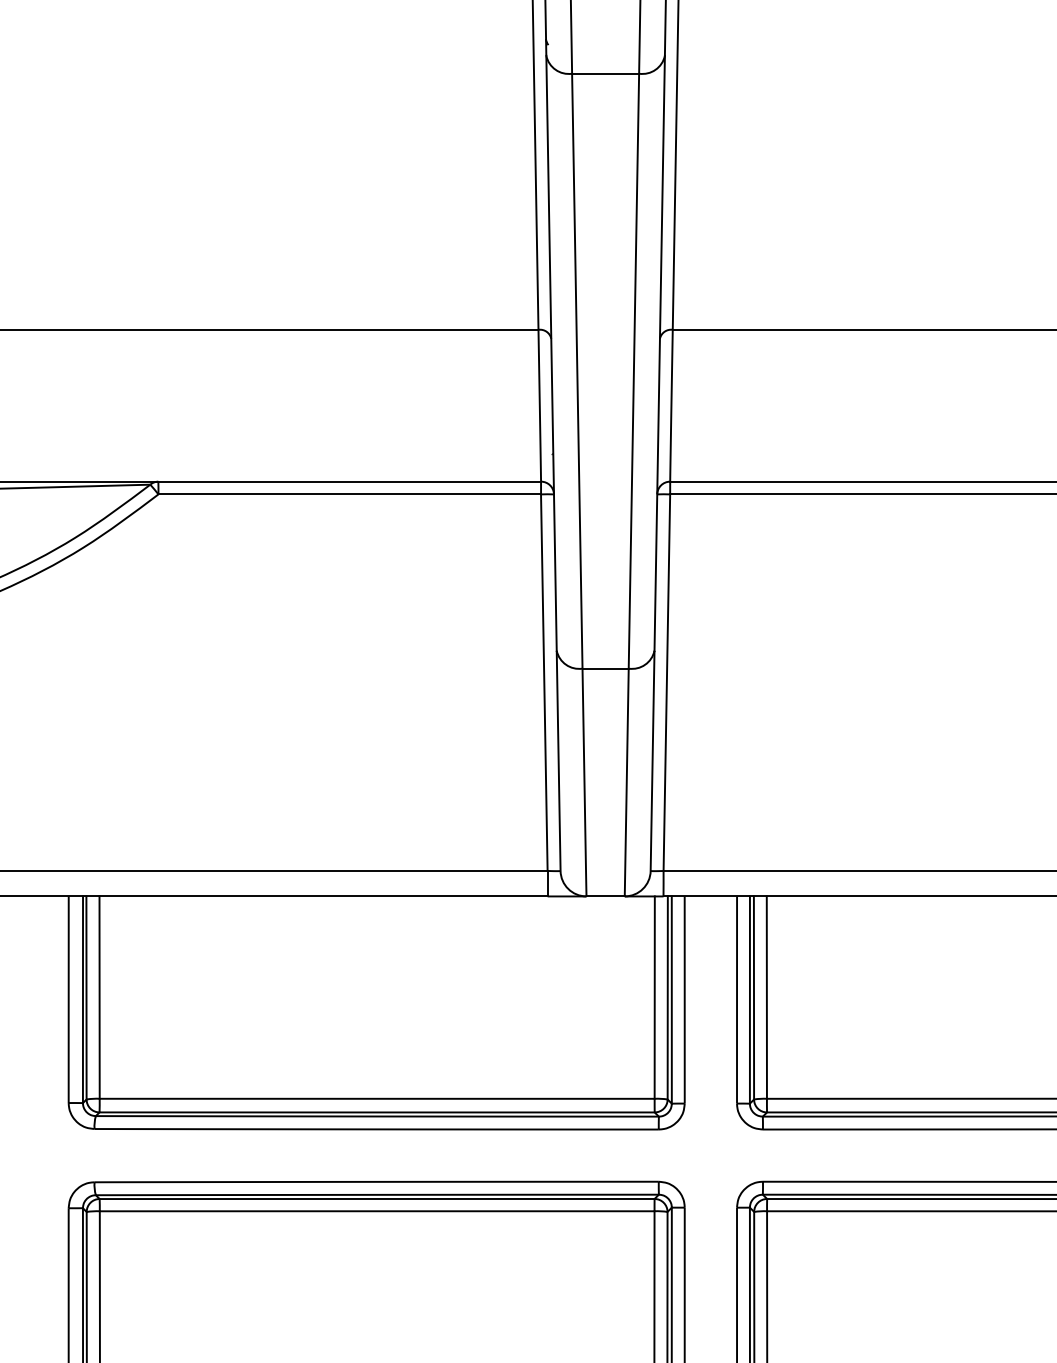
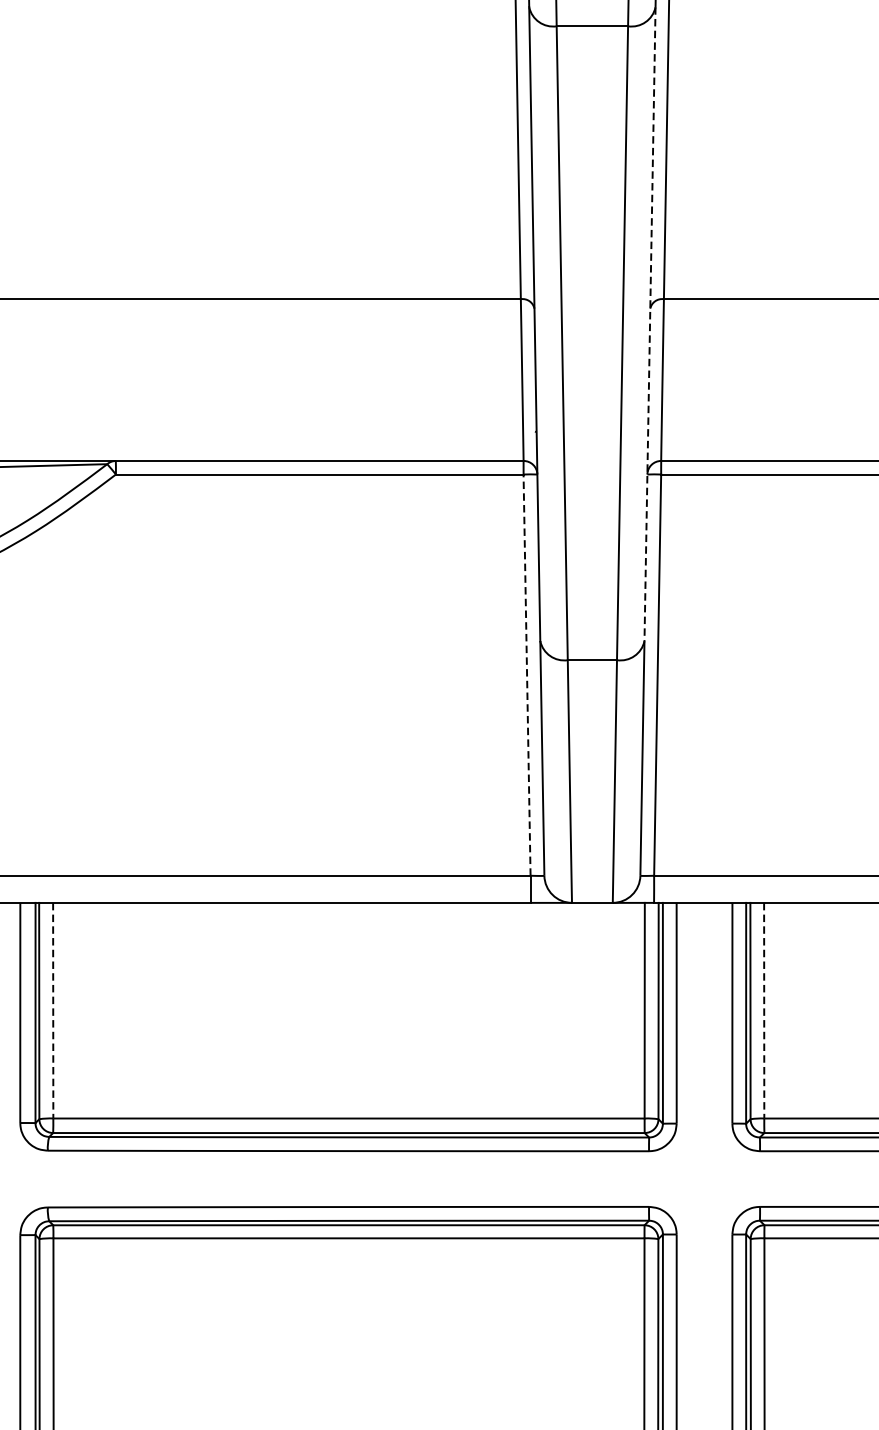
line: (659, 353) -> (649, 324), solid -> dashed
line: (544, 682) -> (527, 674), solid -> dashed
line: (99, 998) -> (53, 1011), solid -> dashed
line: (766, 998) -> (763, 1011), solid -> dashed

